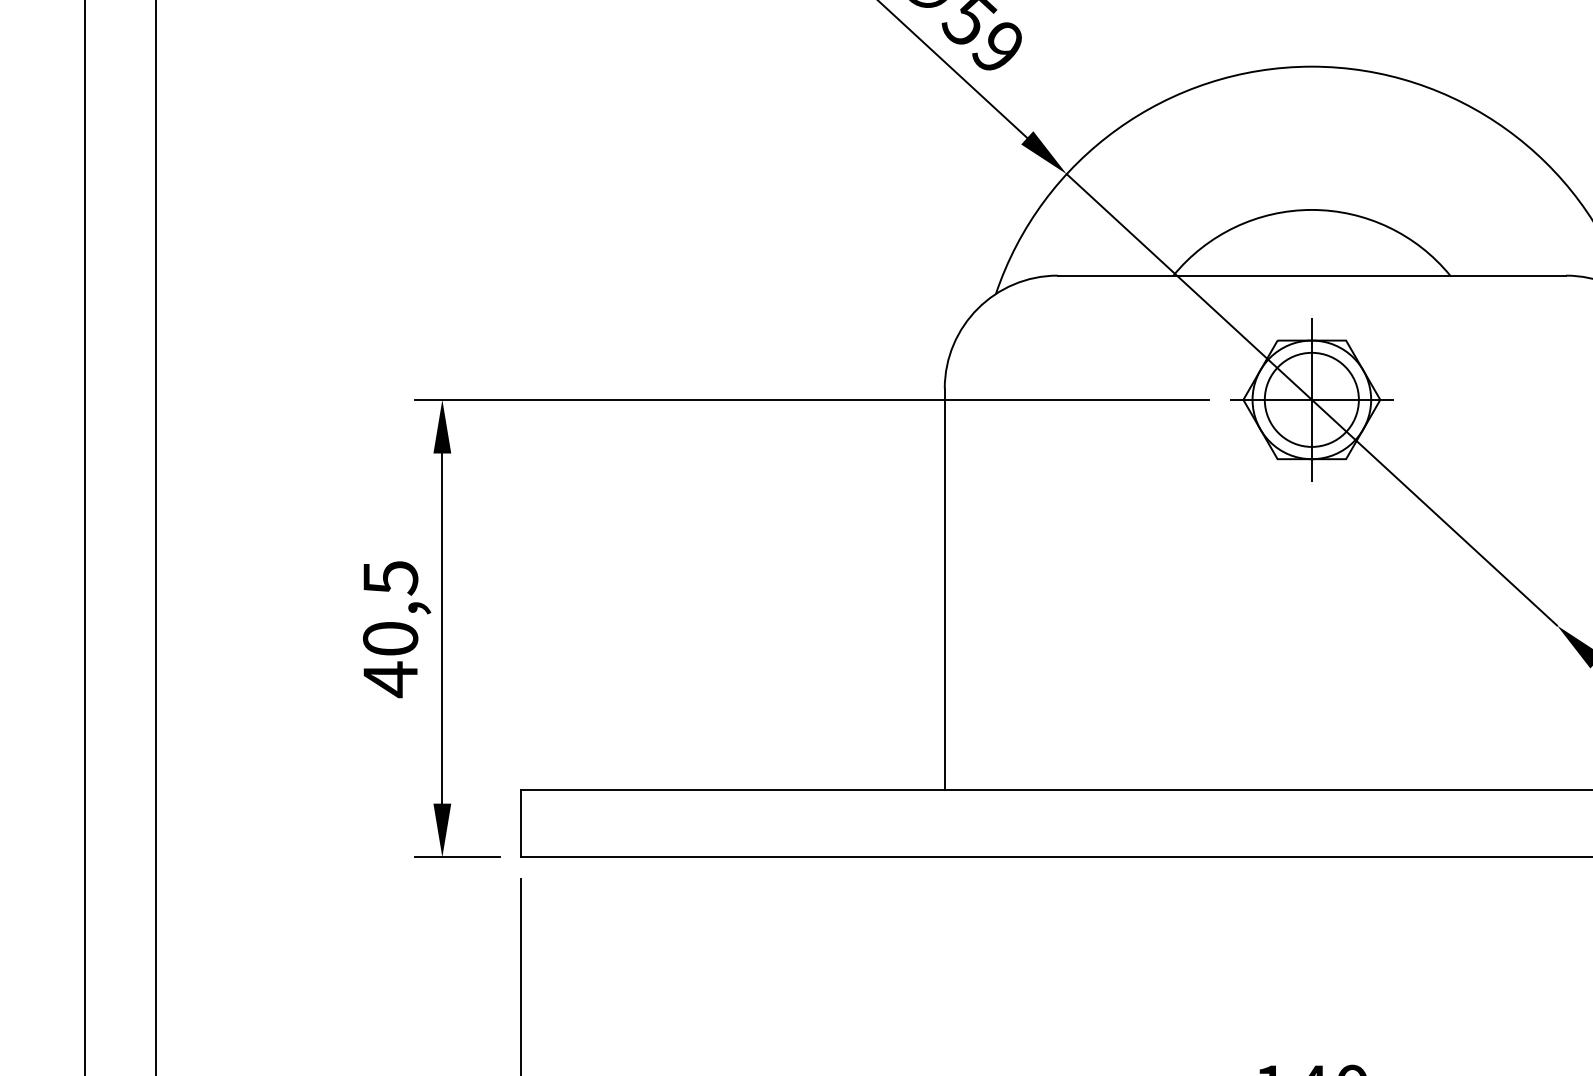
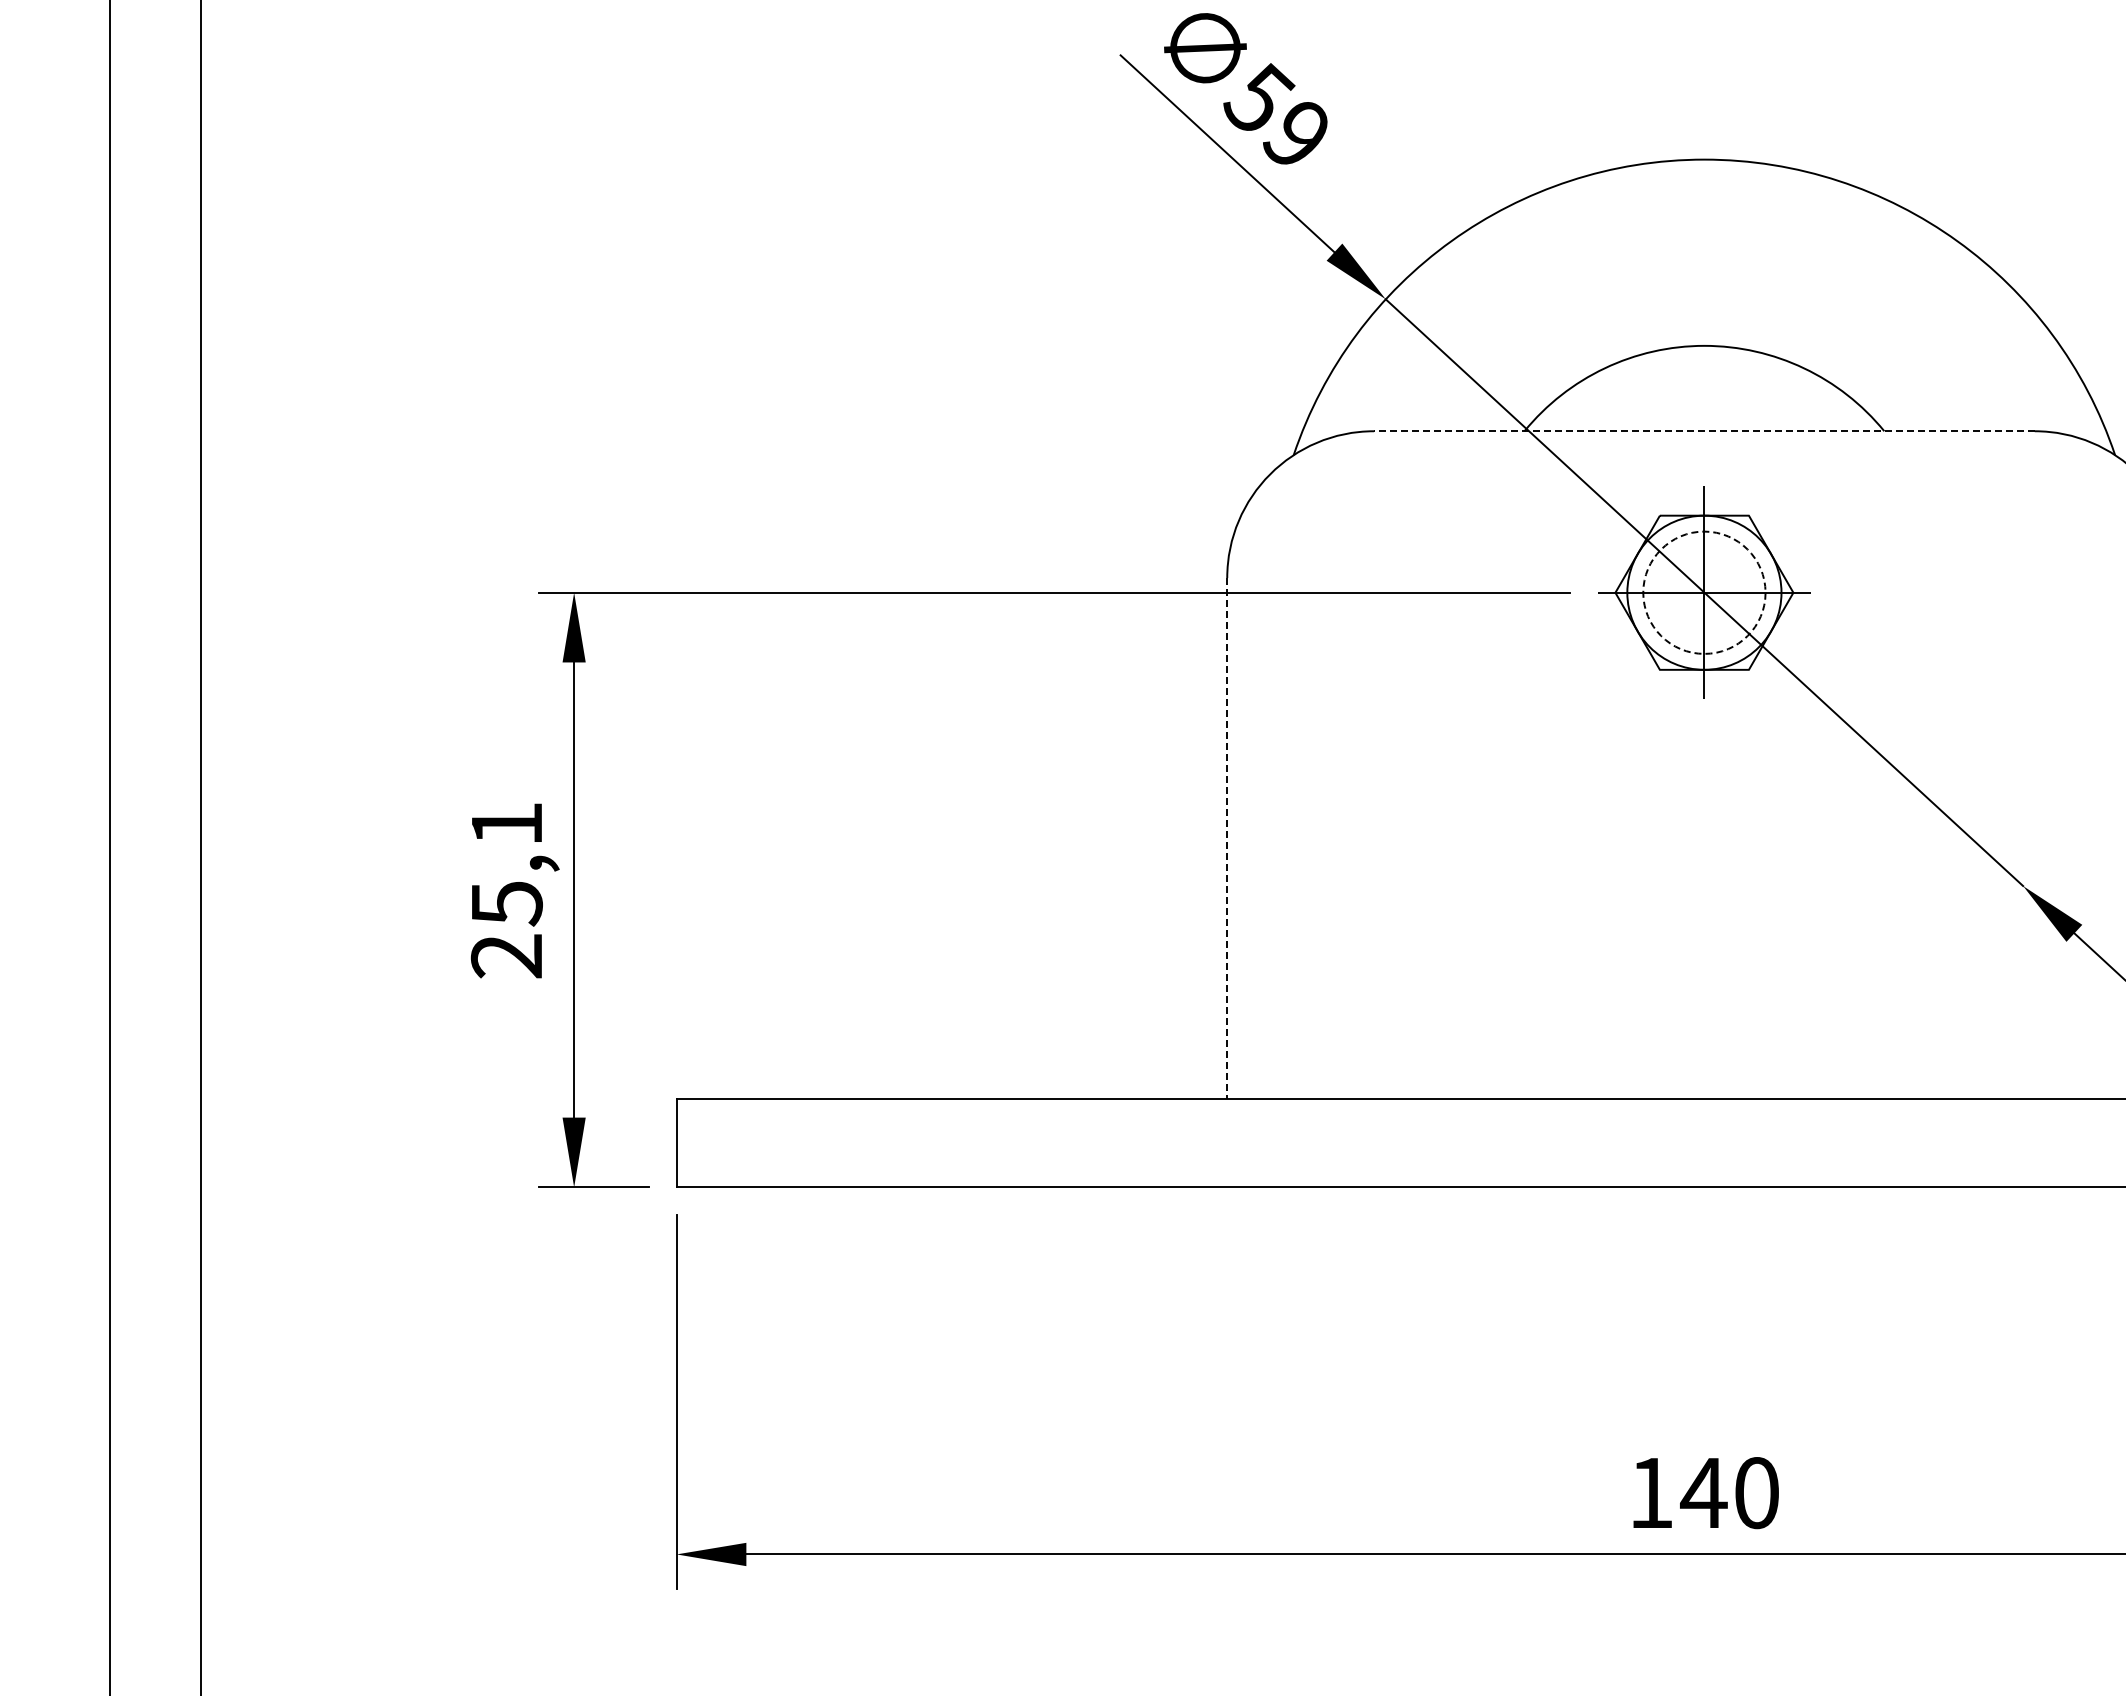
line: (1311, 275) -> (1703, 431), solid -> dashed
circle: (1311, 399) -> (1704, 592), solid -> dashed
line: (944, 588) -> (1227, 838), solid -> dashed
text: (390, 629) -> (506, 891), 40,5 -> 25,1

